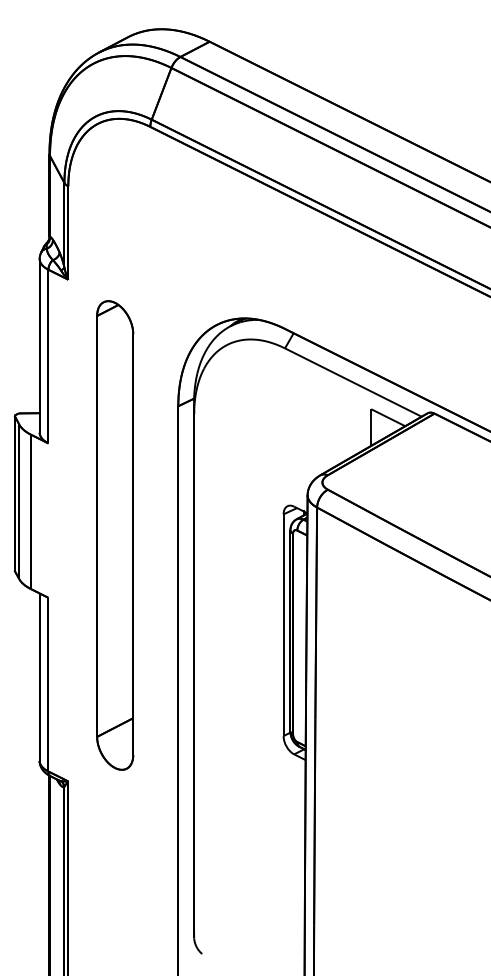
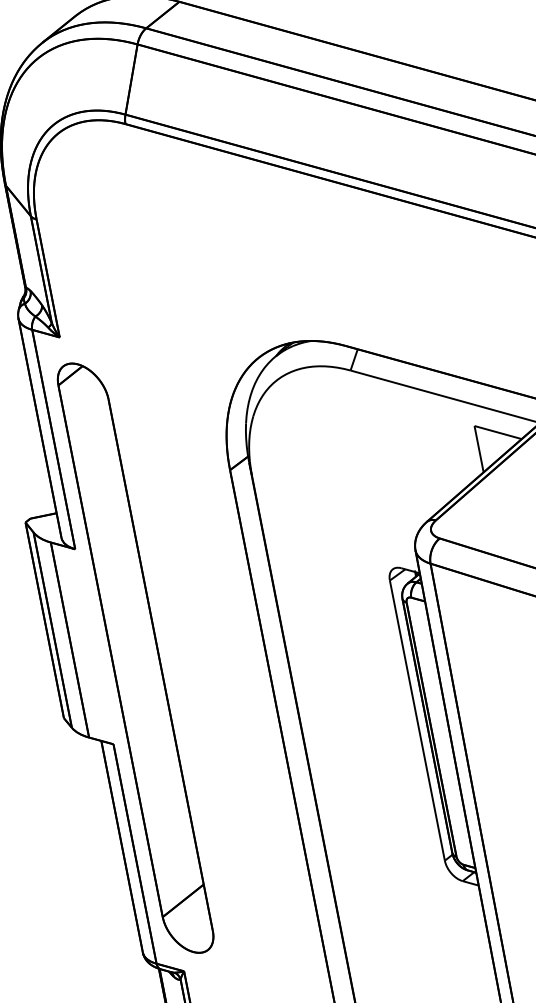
part: (115, 535) -> (136, 658), moved

